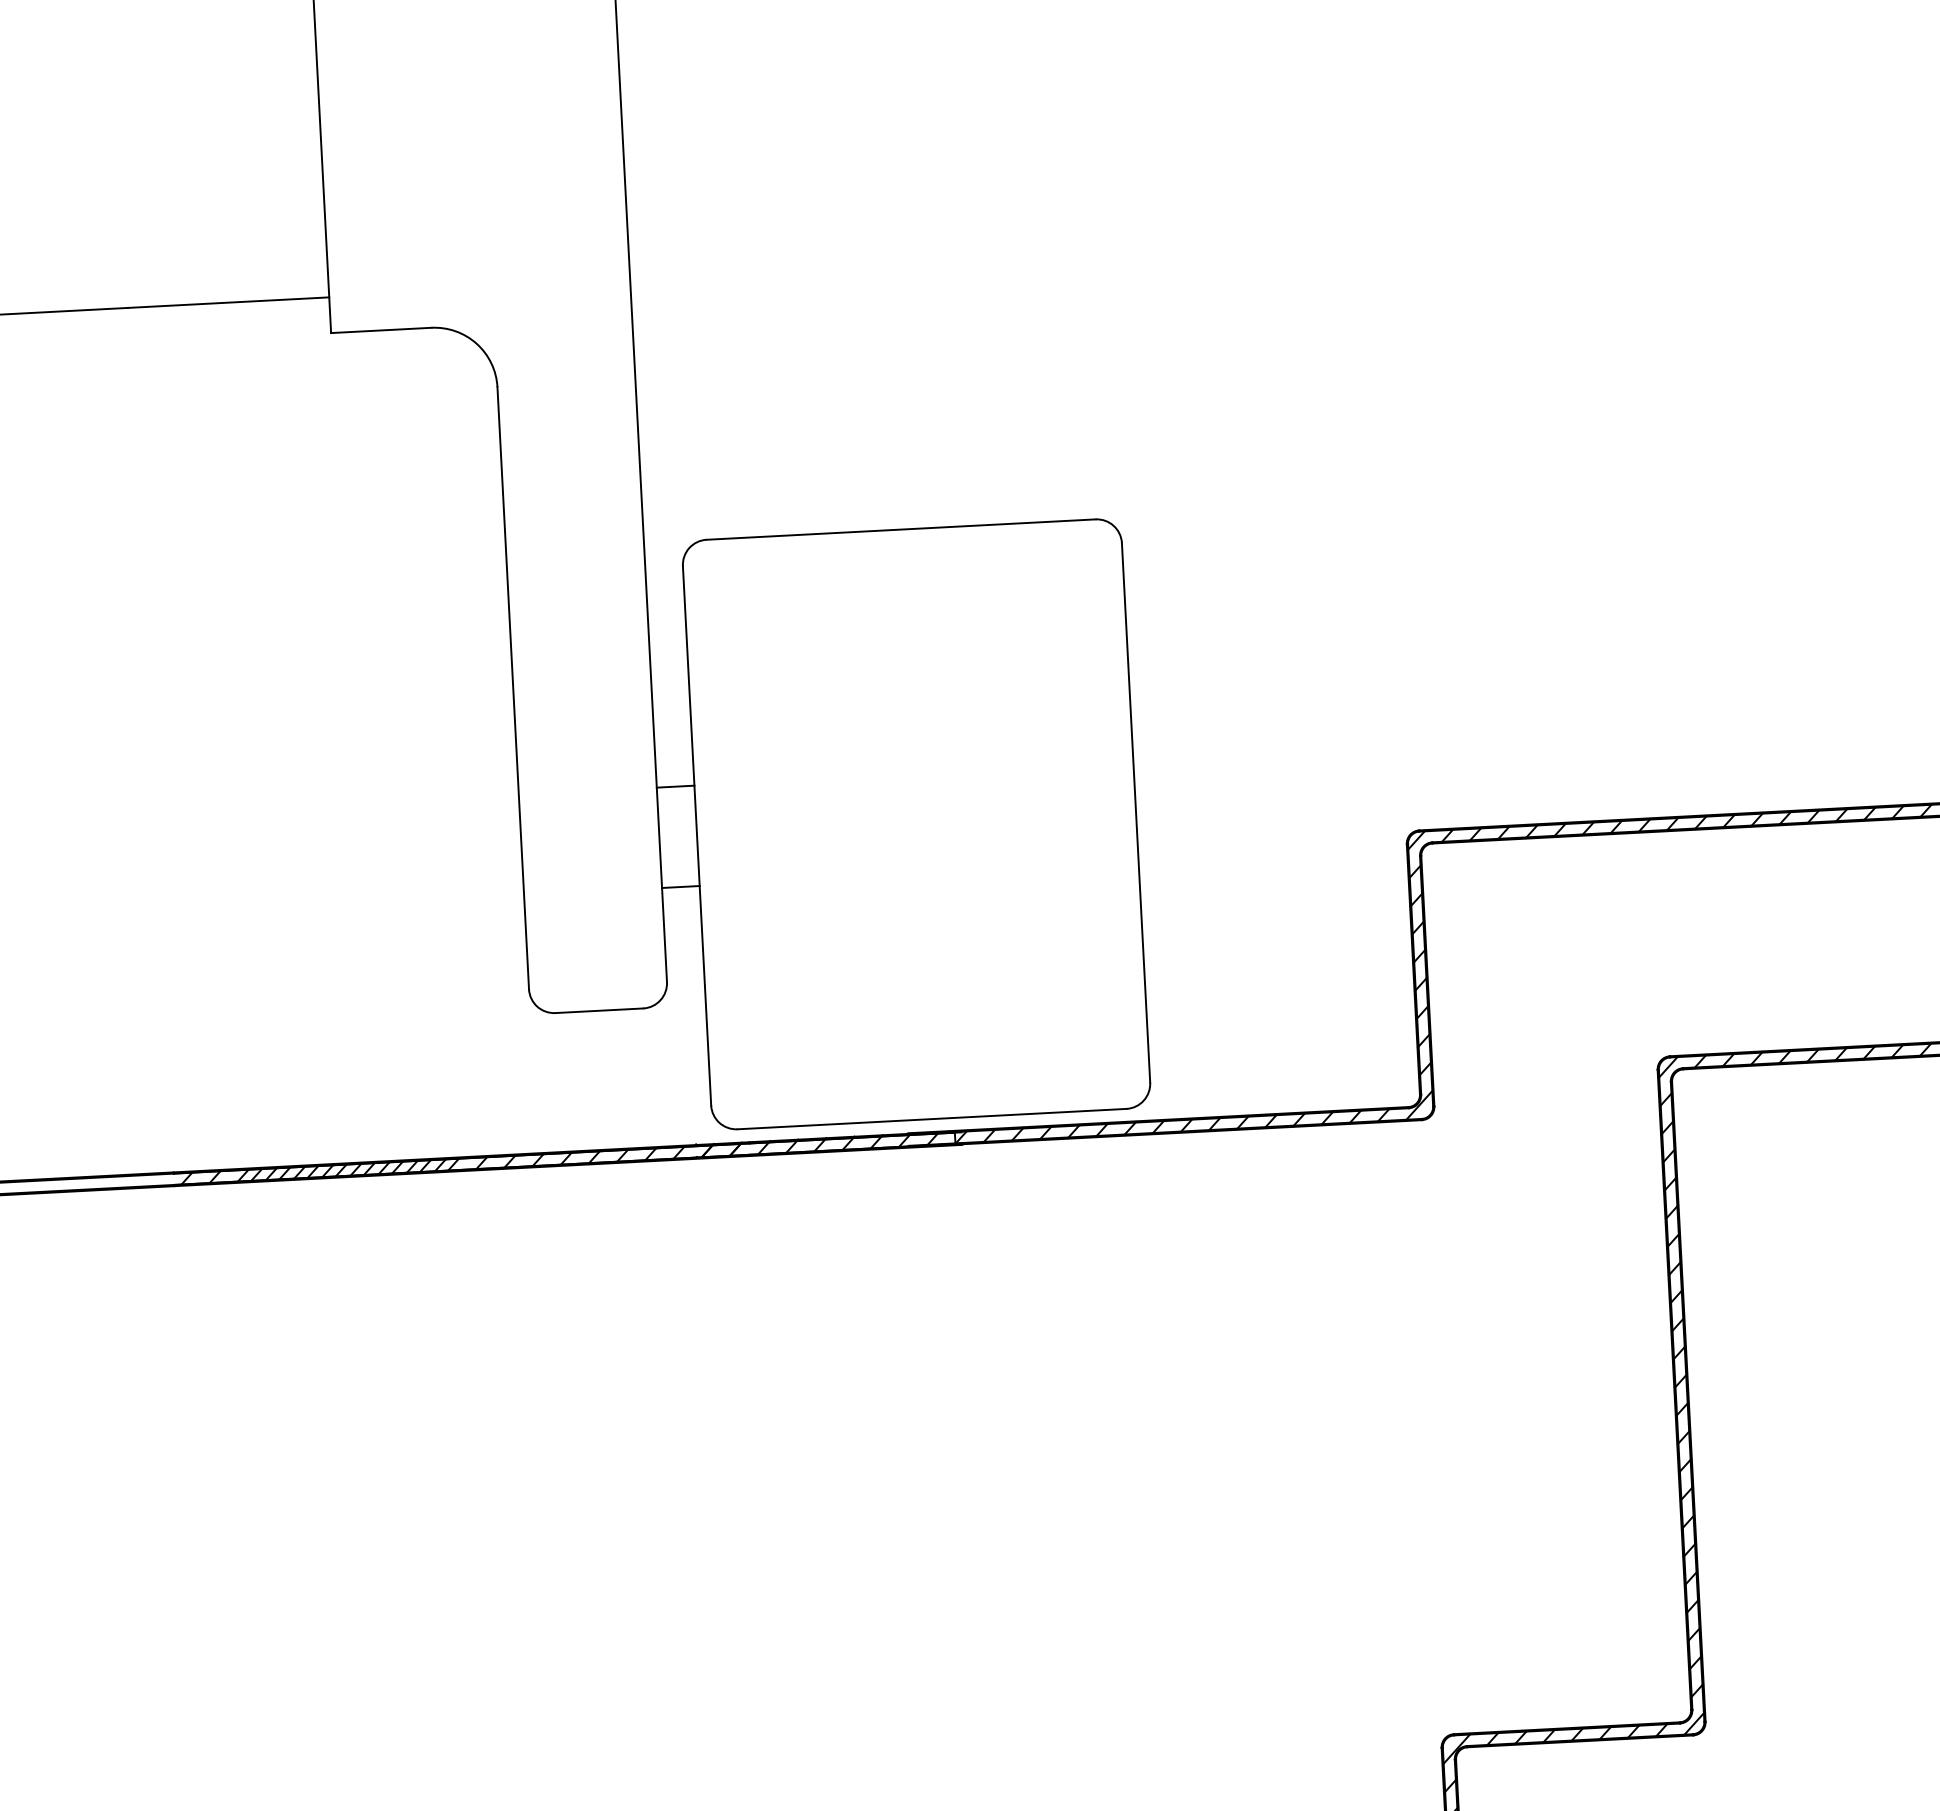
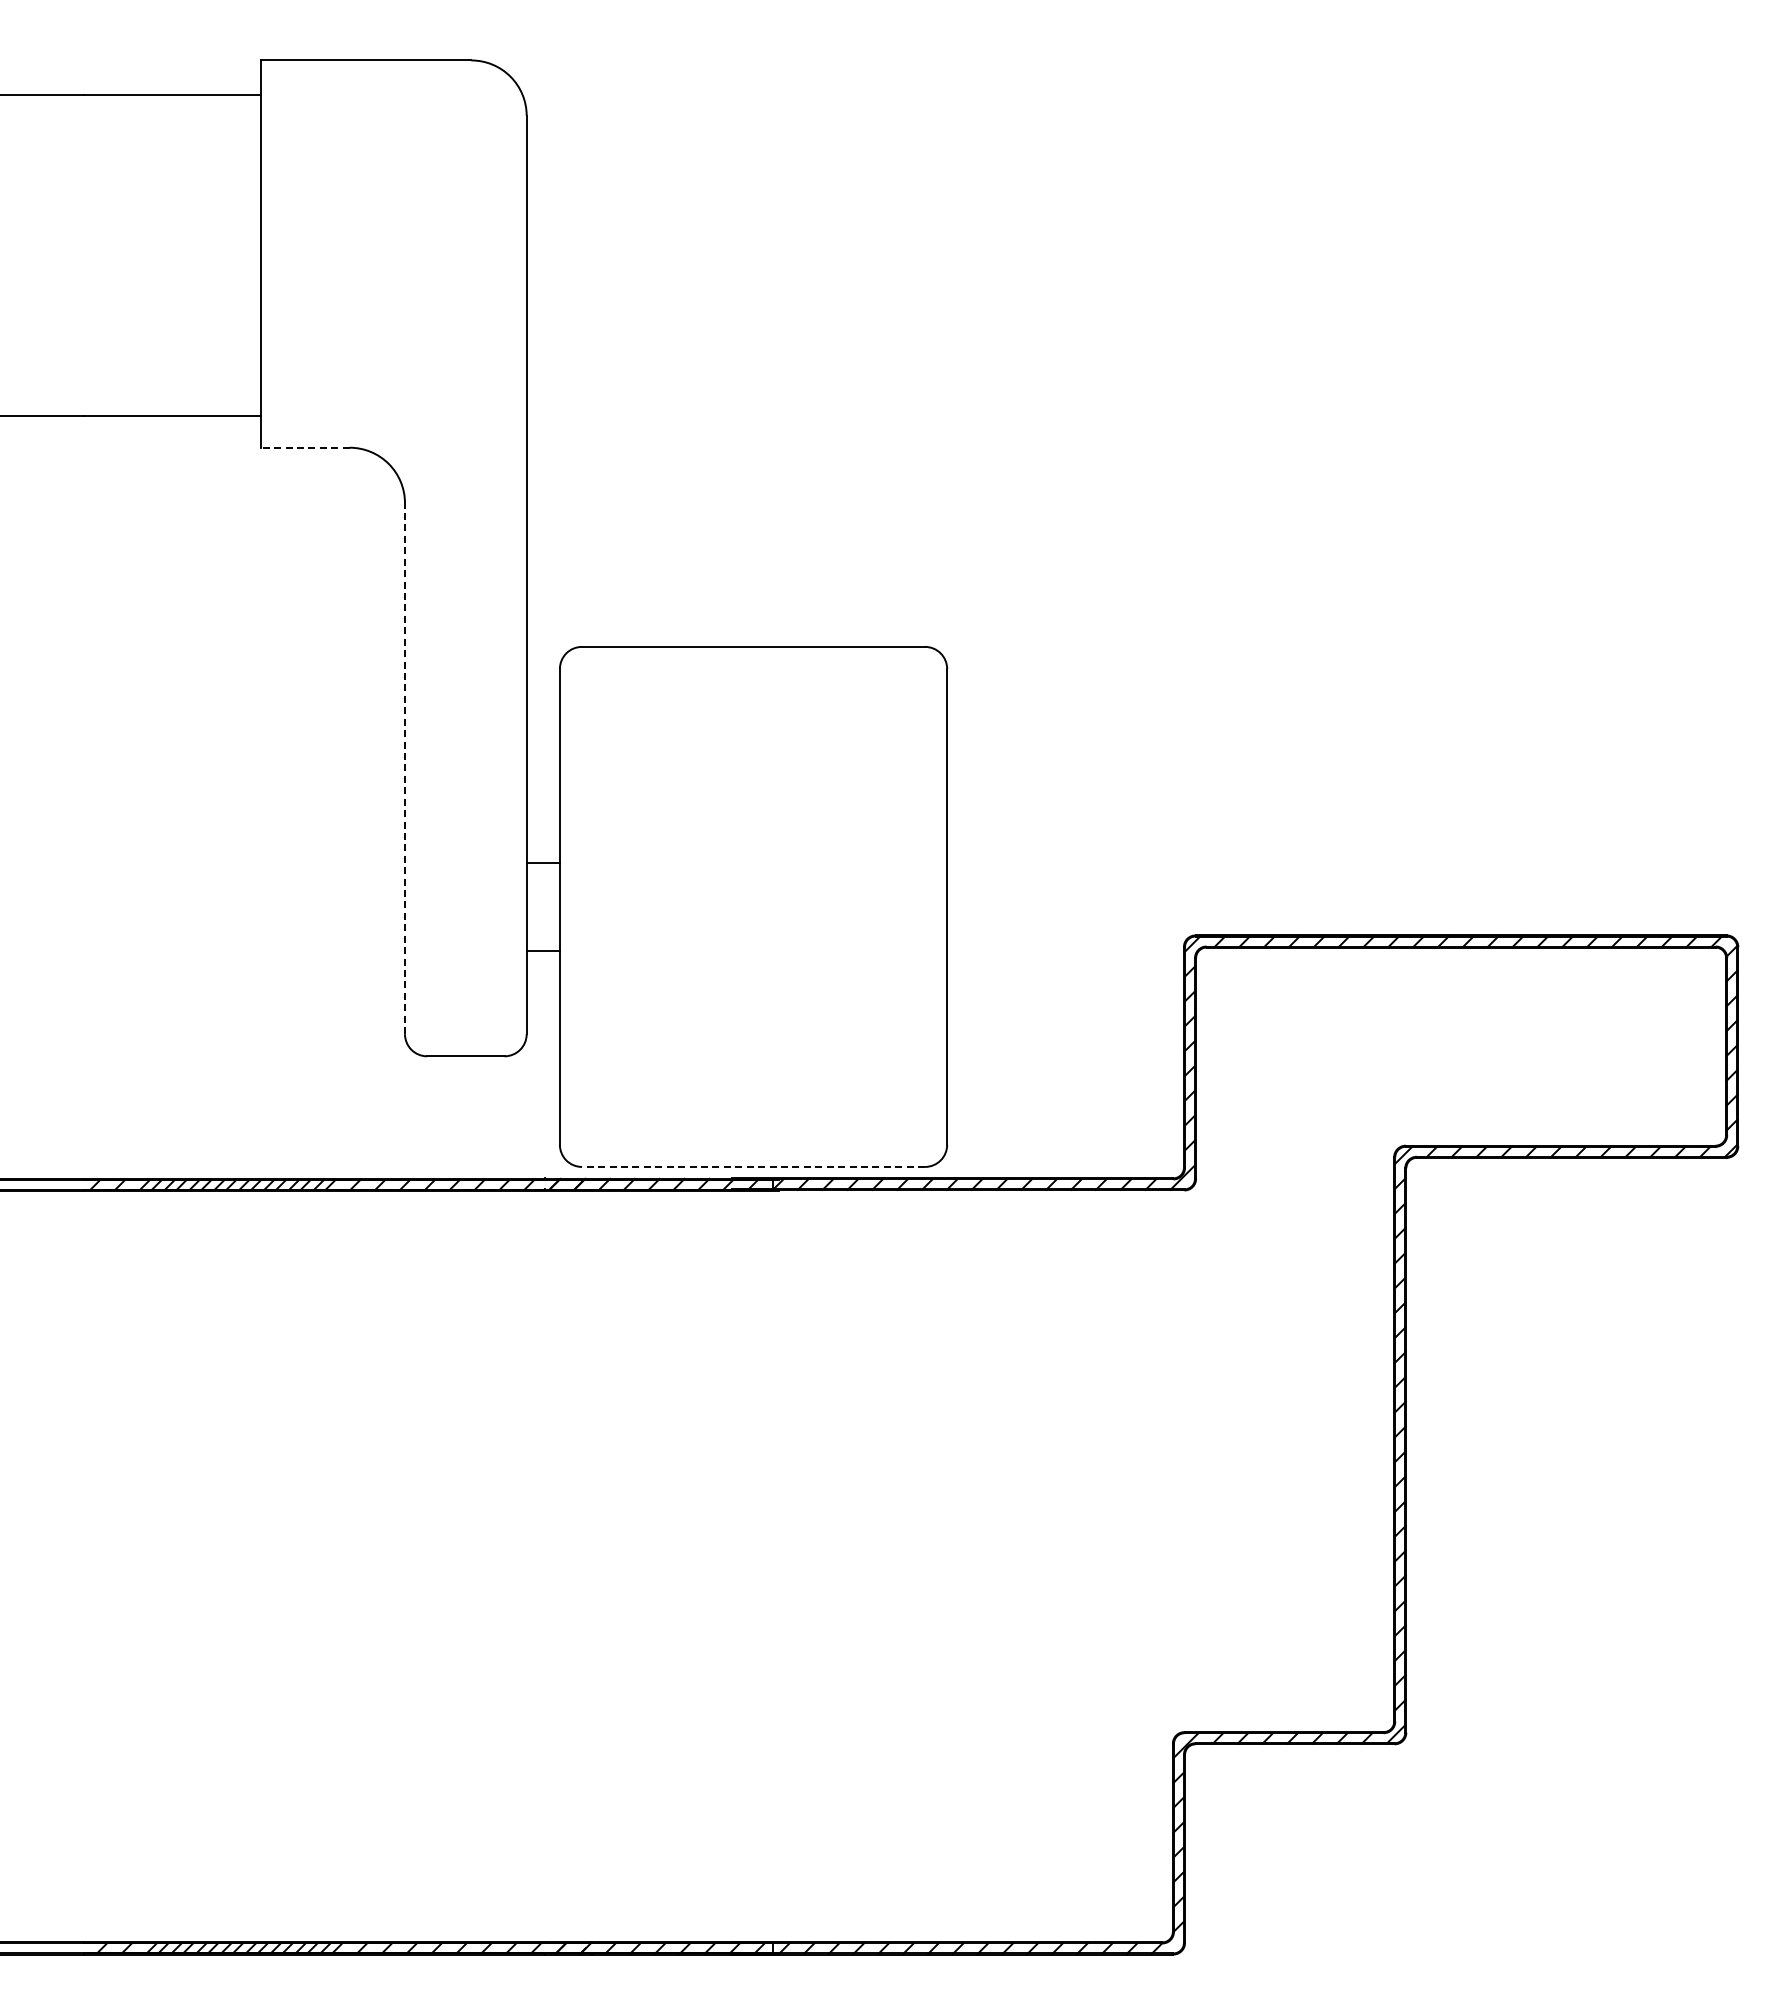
line: (380, 330) -> (304, 447), solid -> dashed
line: (512, 688) -> (404, 768), solid -> dashed
line: (931, 1118) -> (753, 1166), solid -> dashed

